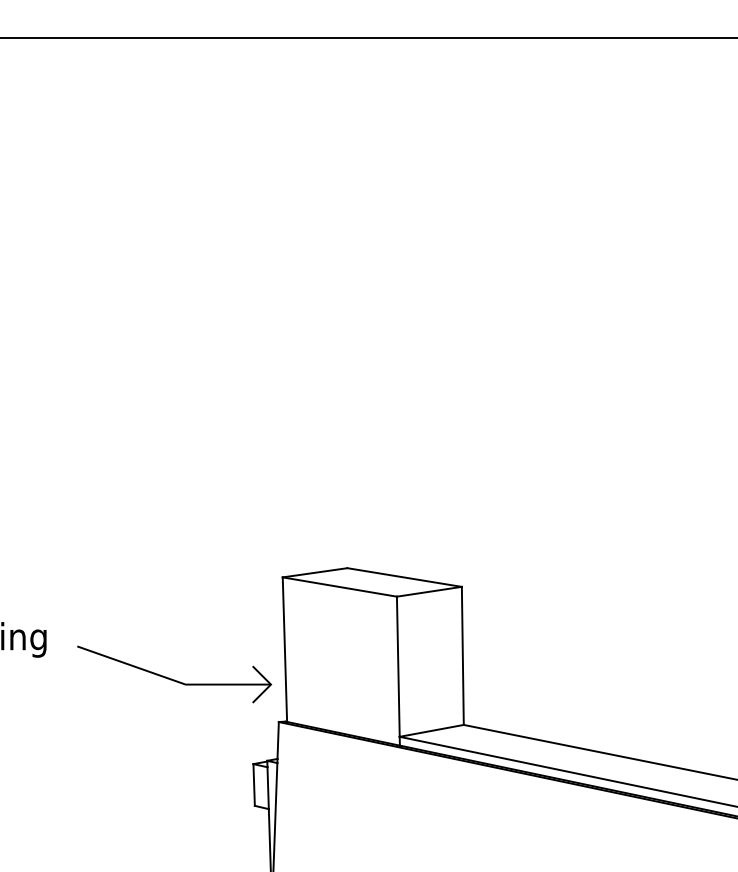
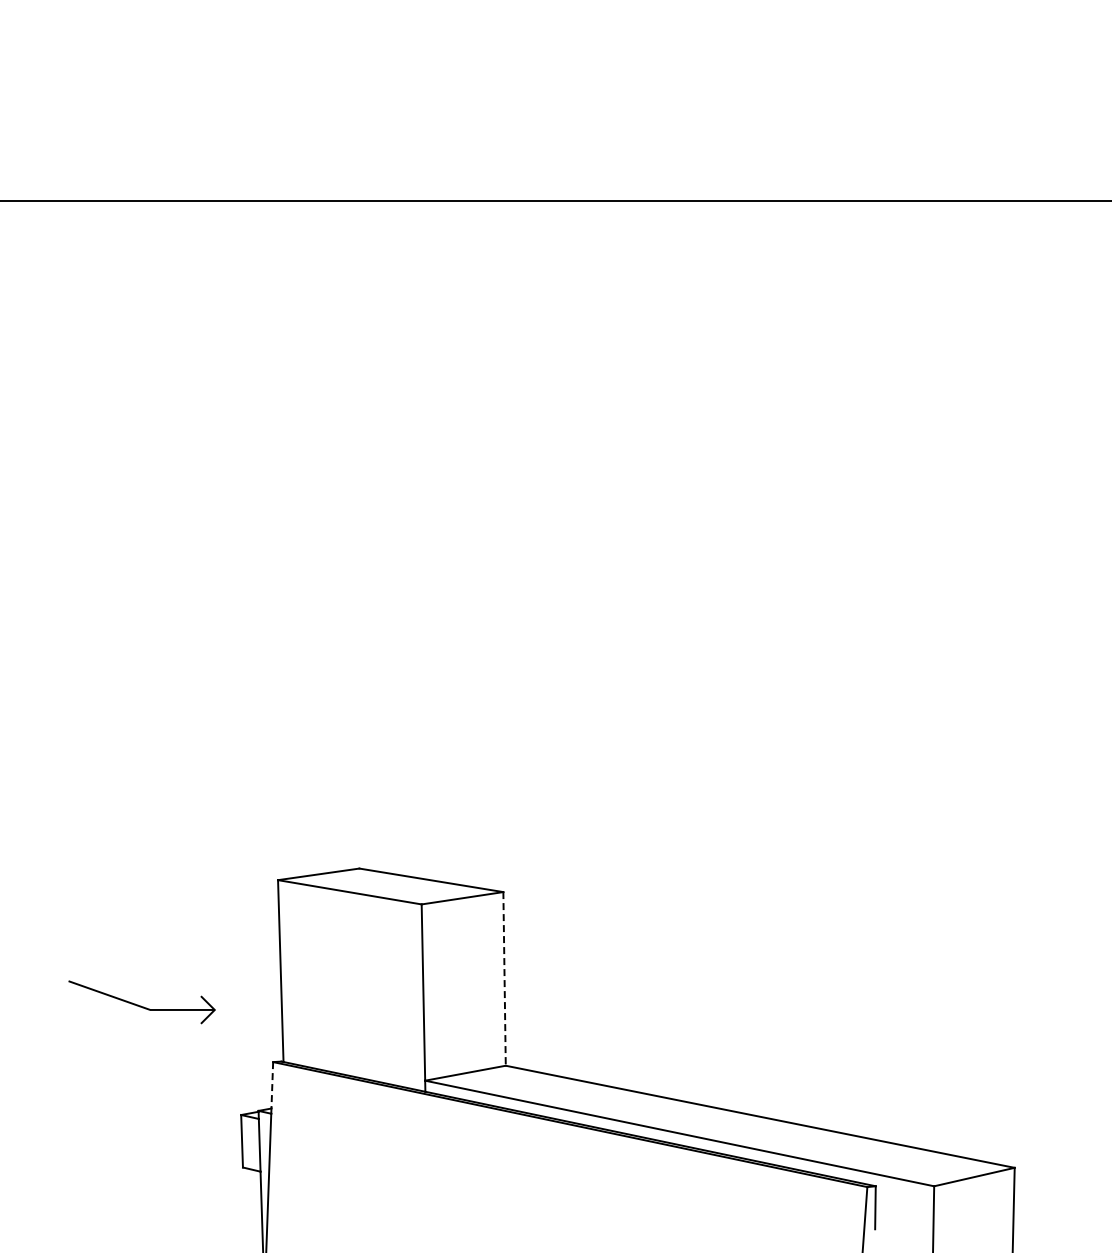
line: (462, 655) -> (504, 978), solid -> dashed
part: (174, 674) -> (141, 1002), size x0.6
line: (278, 740) -> (272, 1085), solid -> dashed

